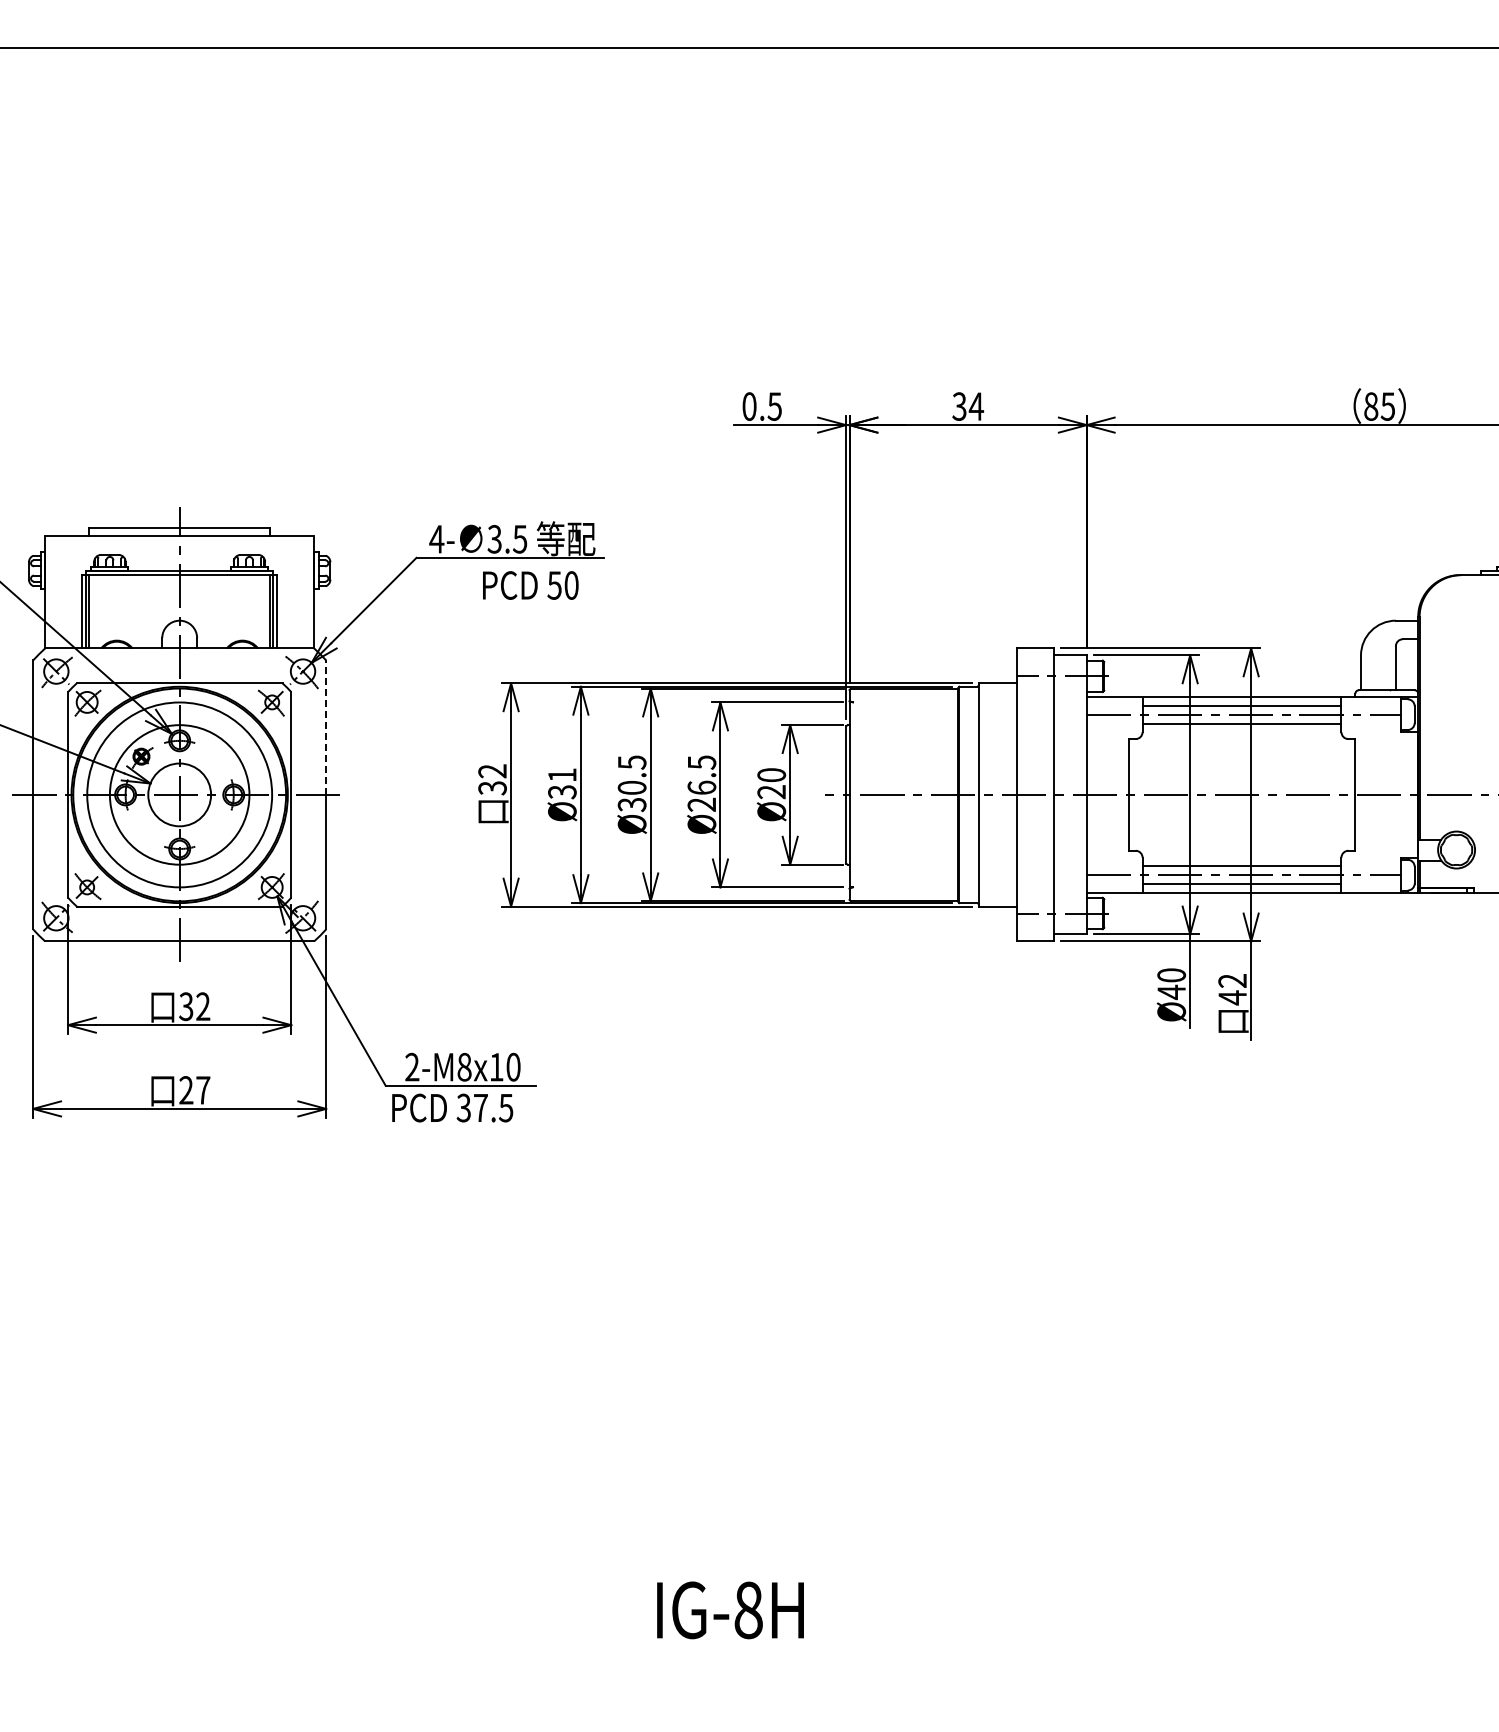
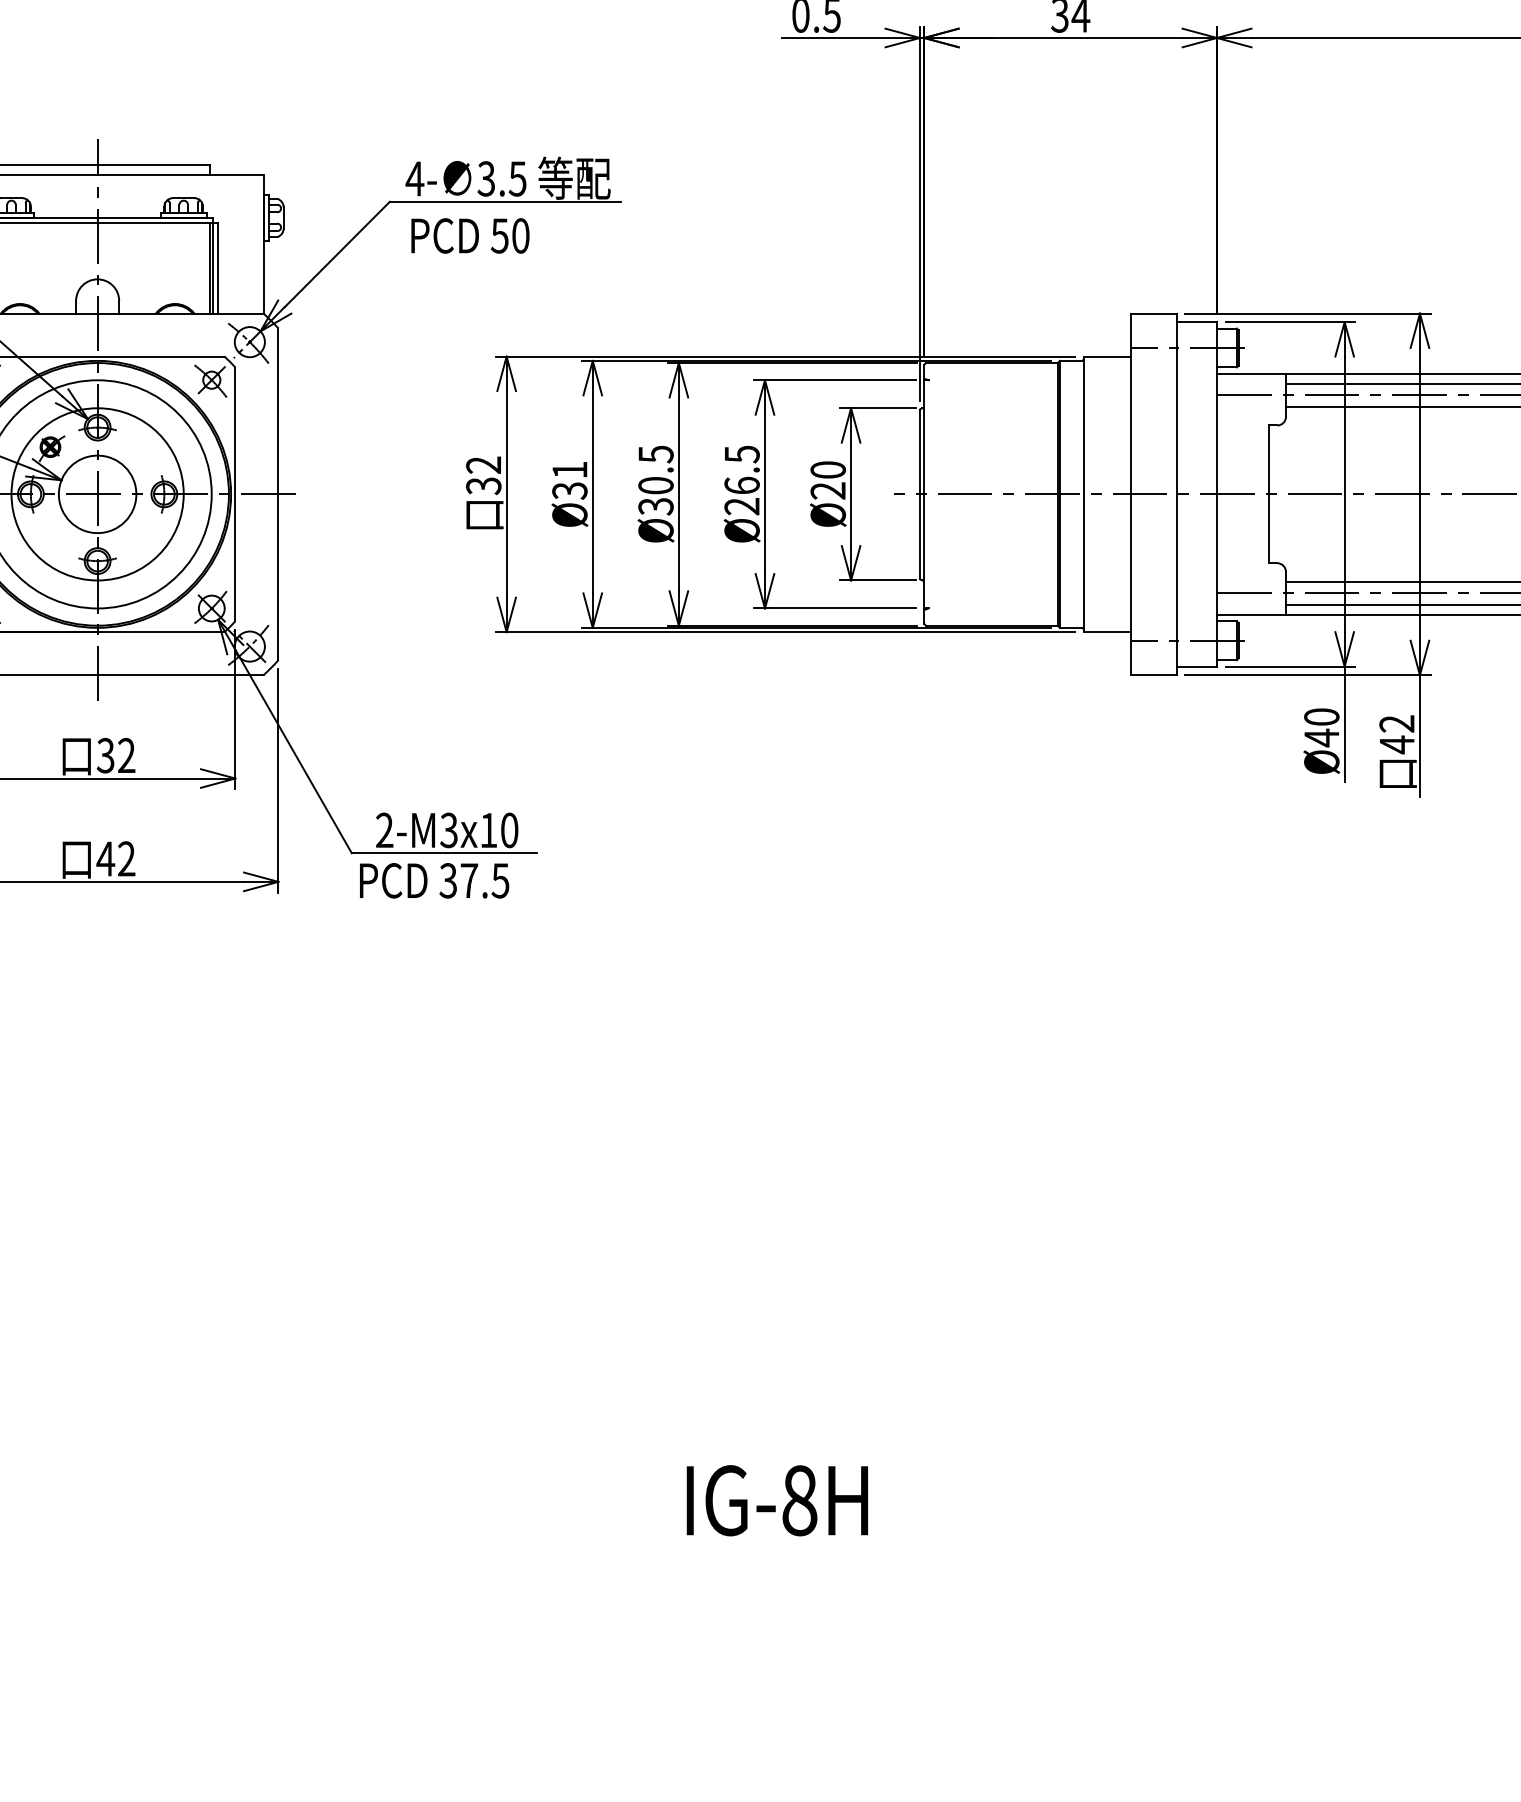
text: (530, 585) -> (470, 235), moved
line: (326, 727) -> (278, 411), dashed -> solid
text: (464, 1066) -> (449, 829), 2-M8x10 -> 2-M3x10
text: (194, 1090) -> (115, 859), 27 -> 42

